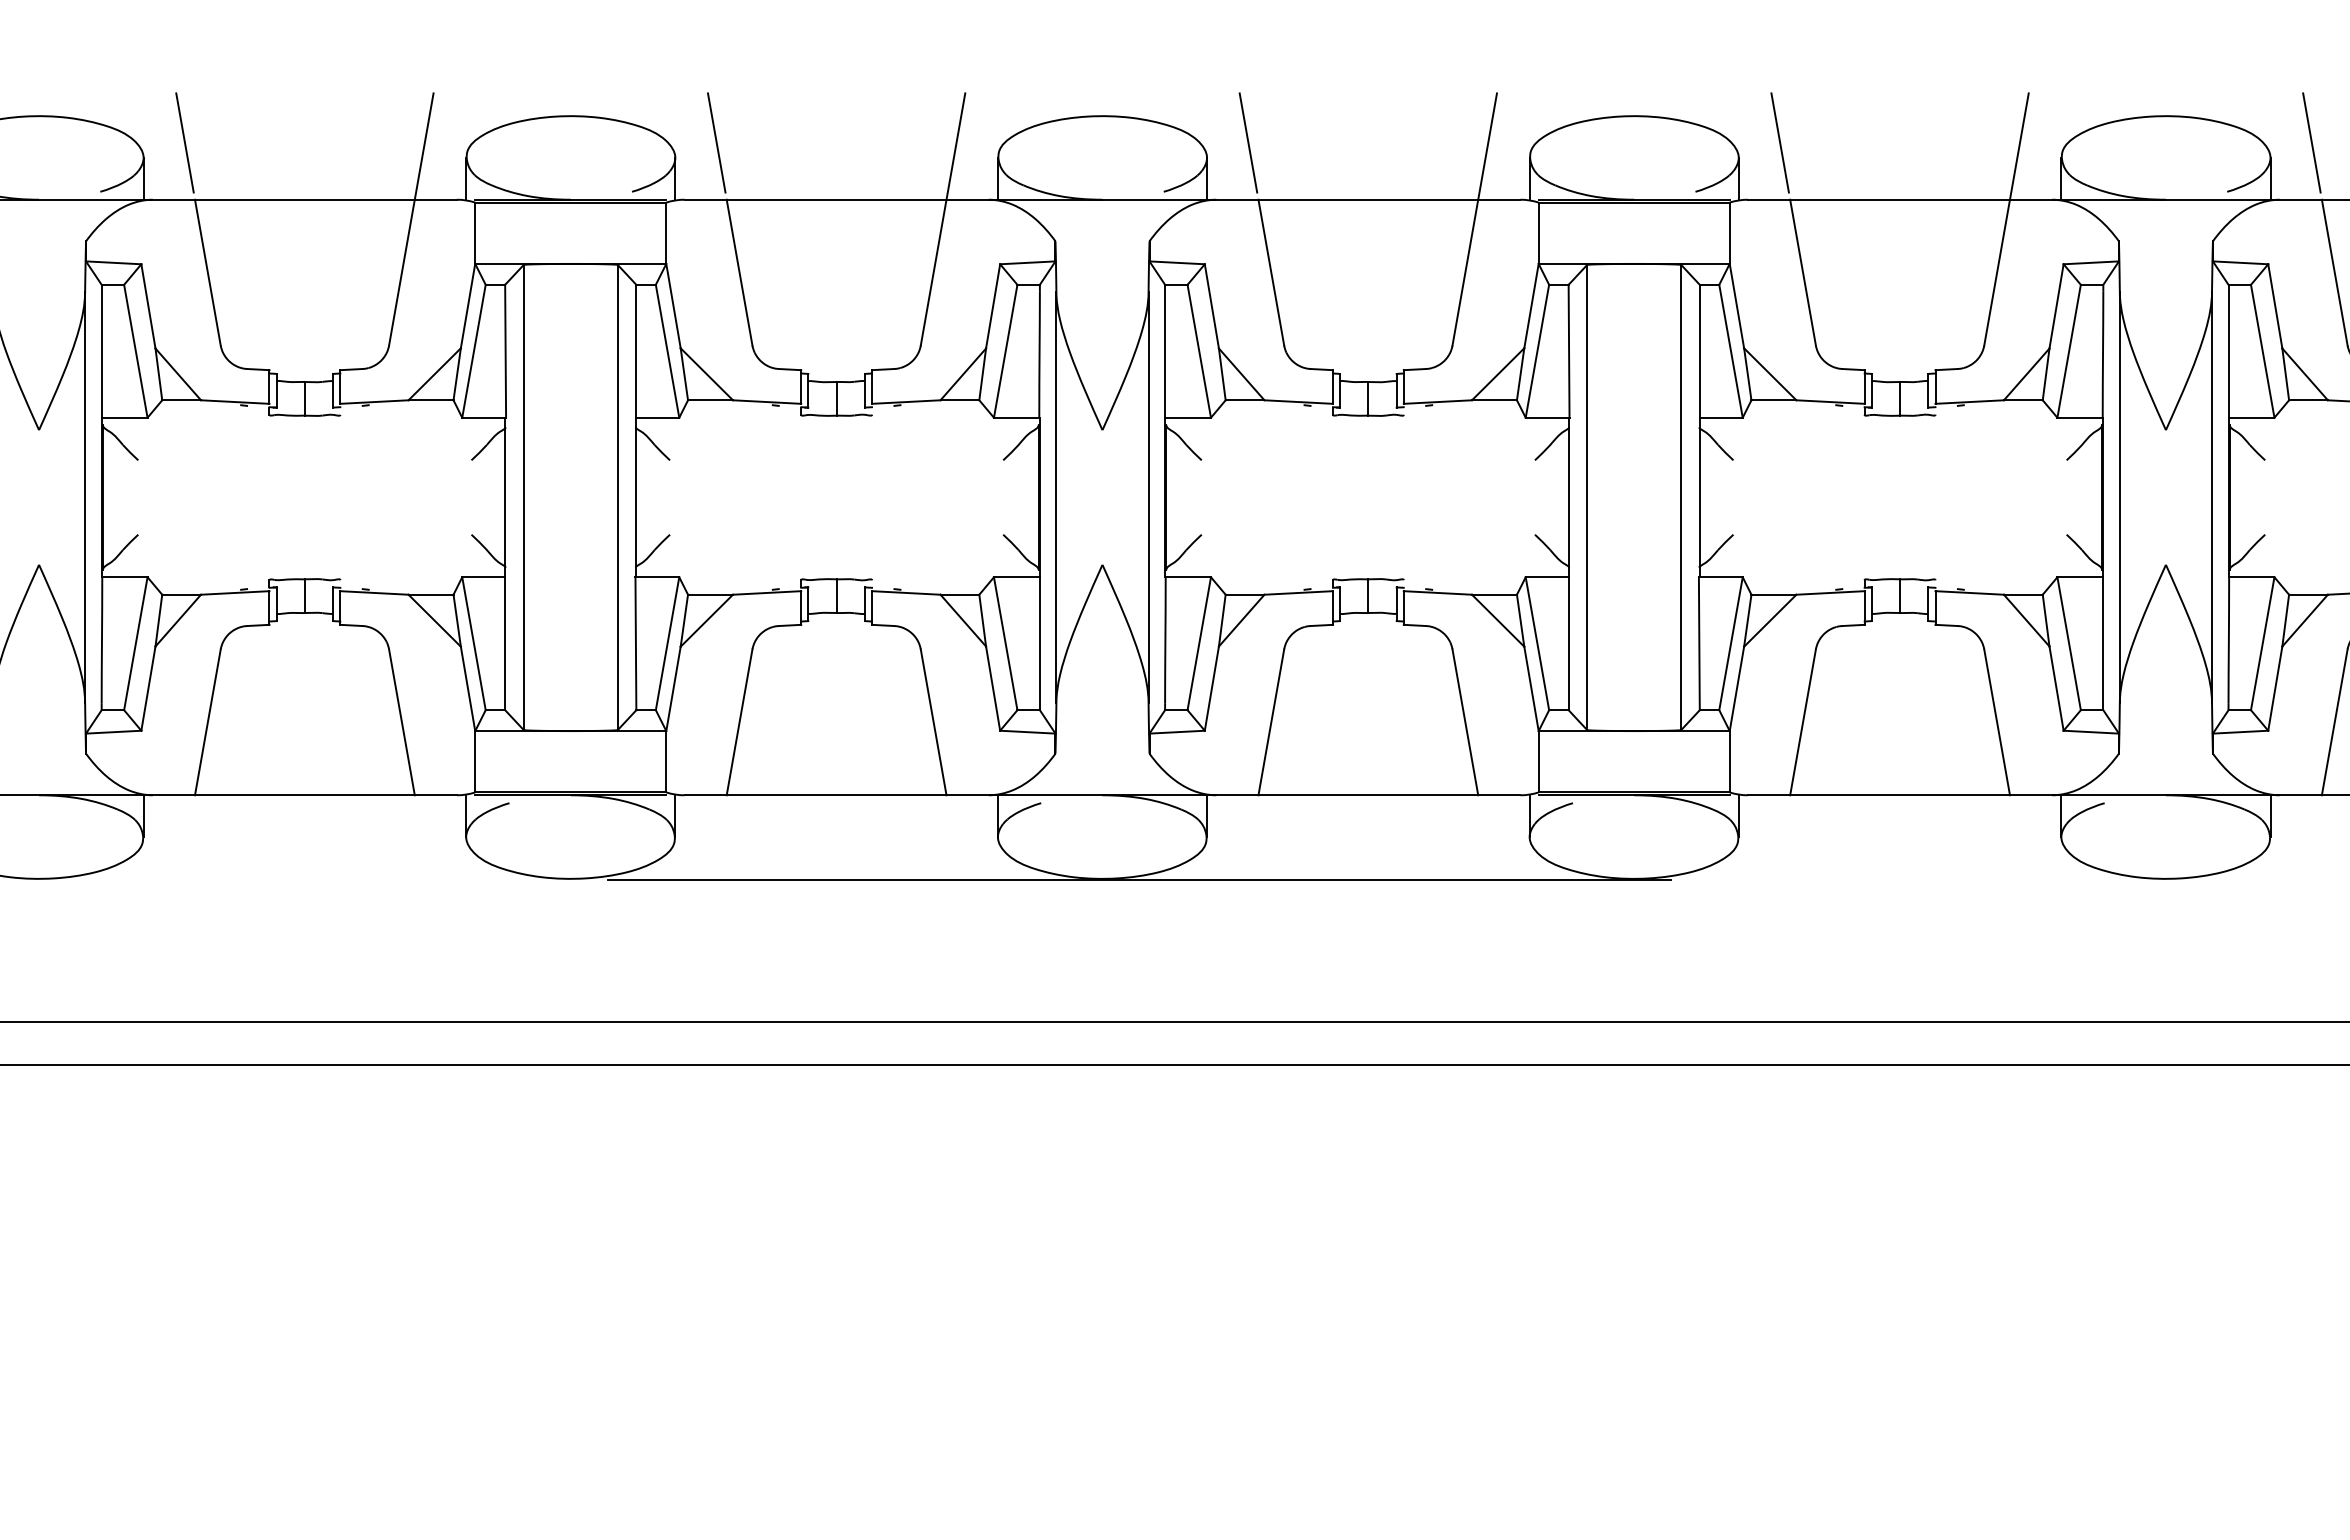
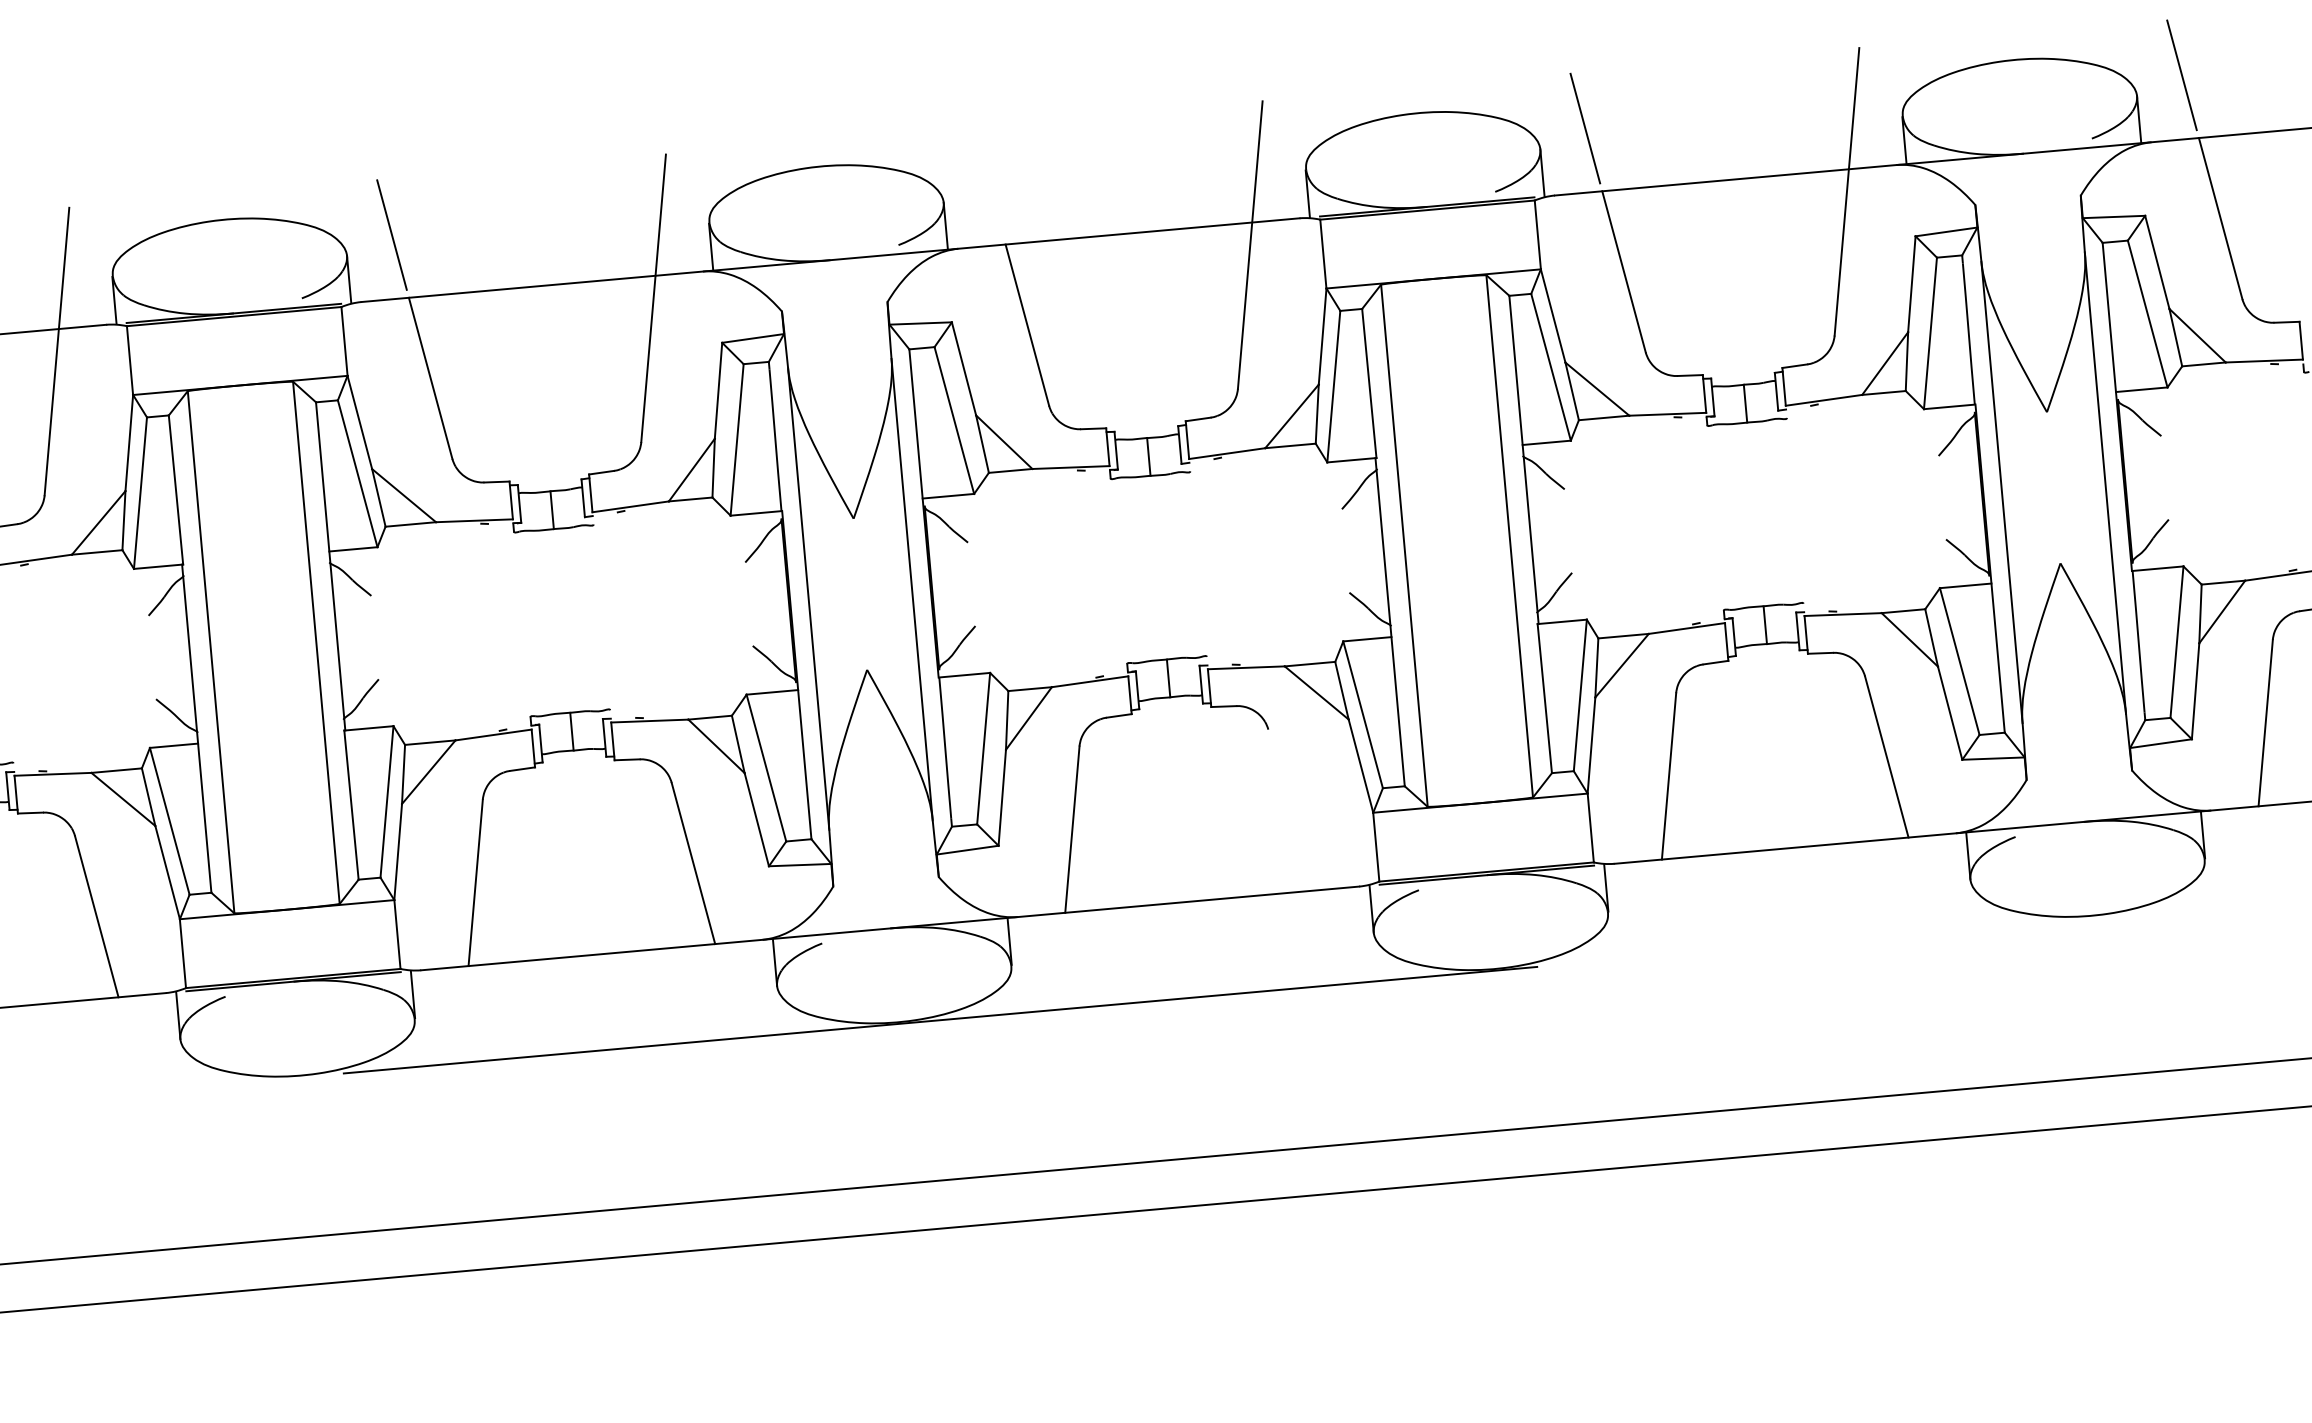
line: (1248, 142) -> (988, 181), removed
line: (1465, 722) -> (1290, 810), removed

